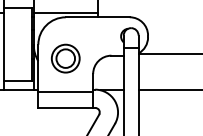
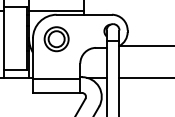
part: (65, 58) -> (56, 39), moved

